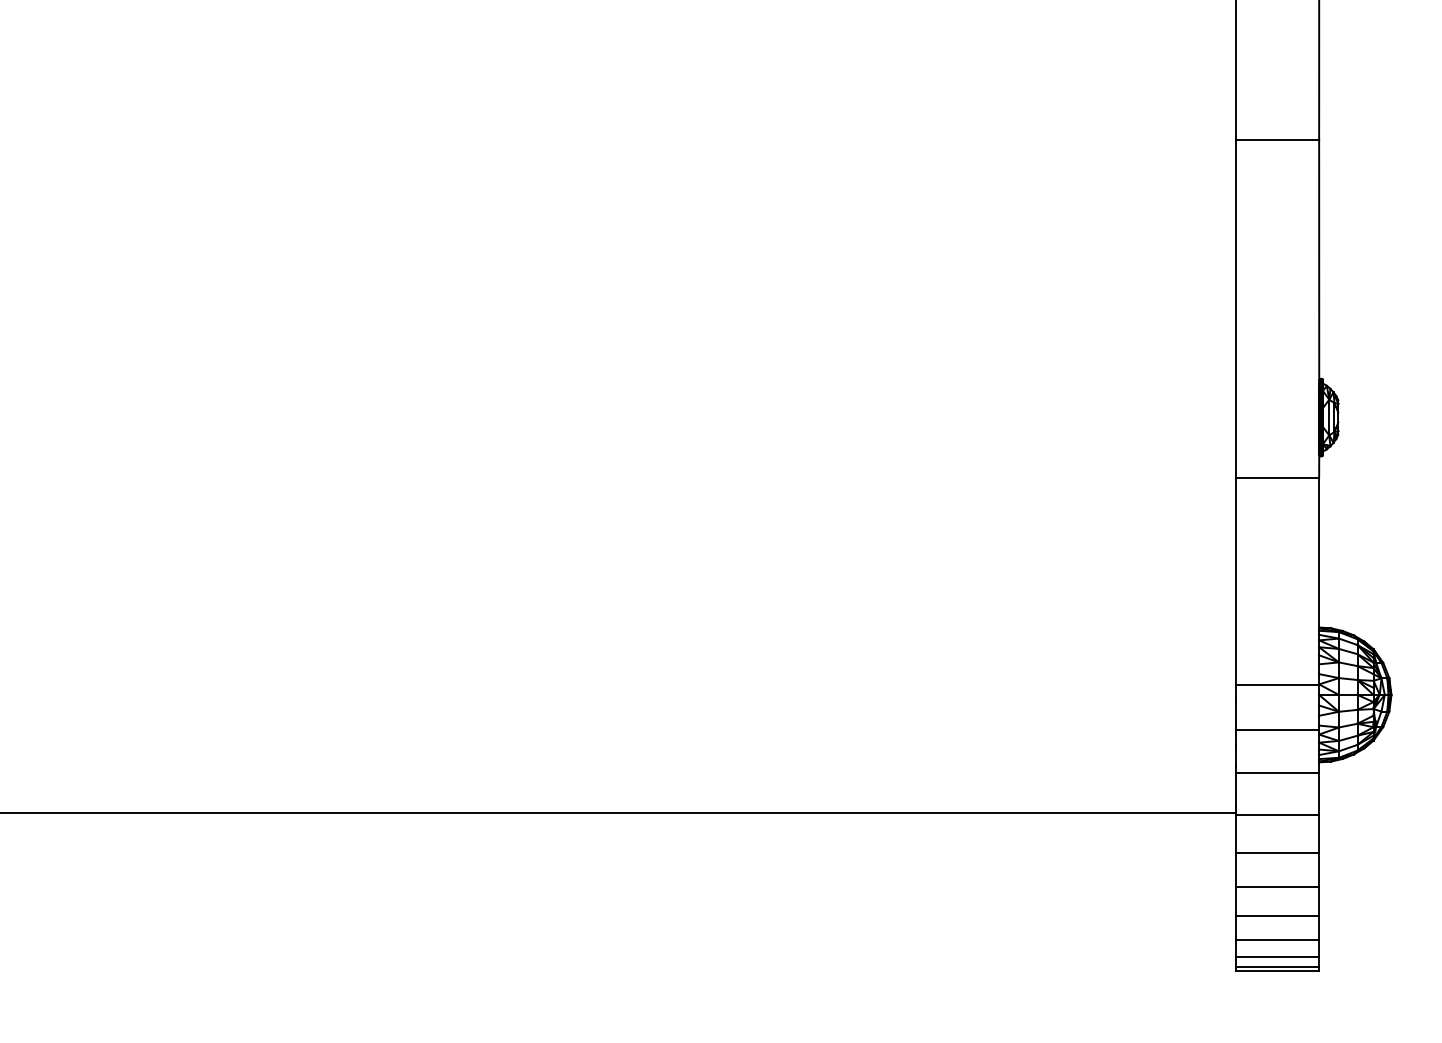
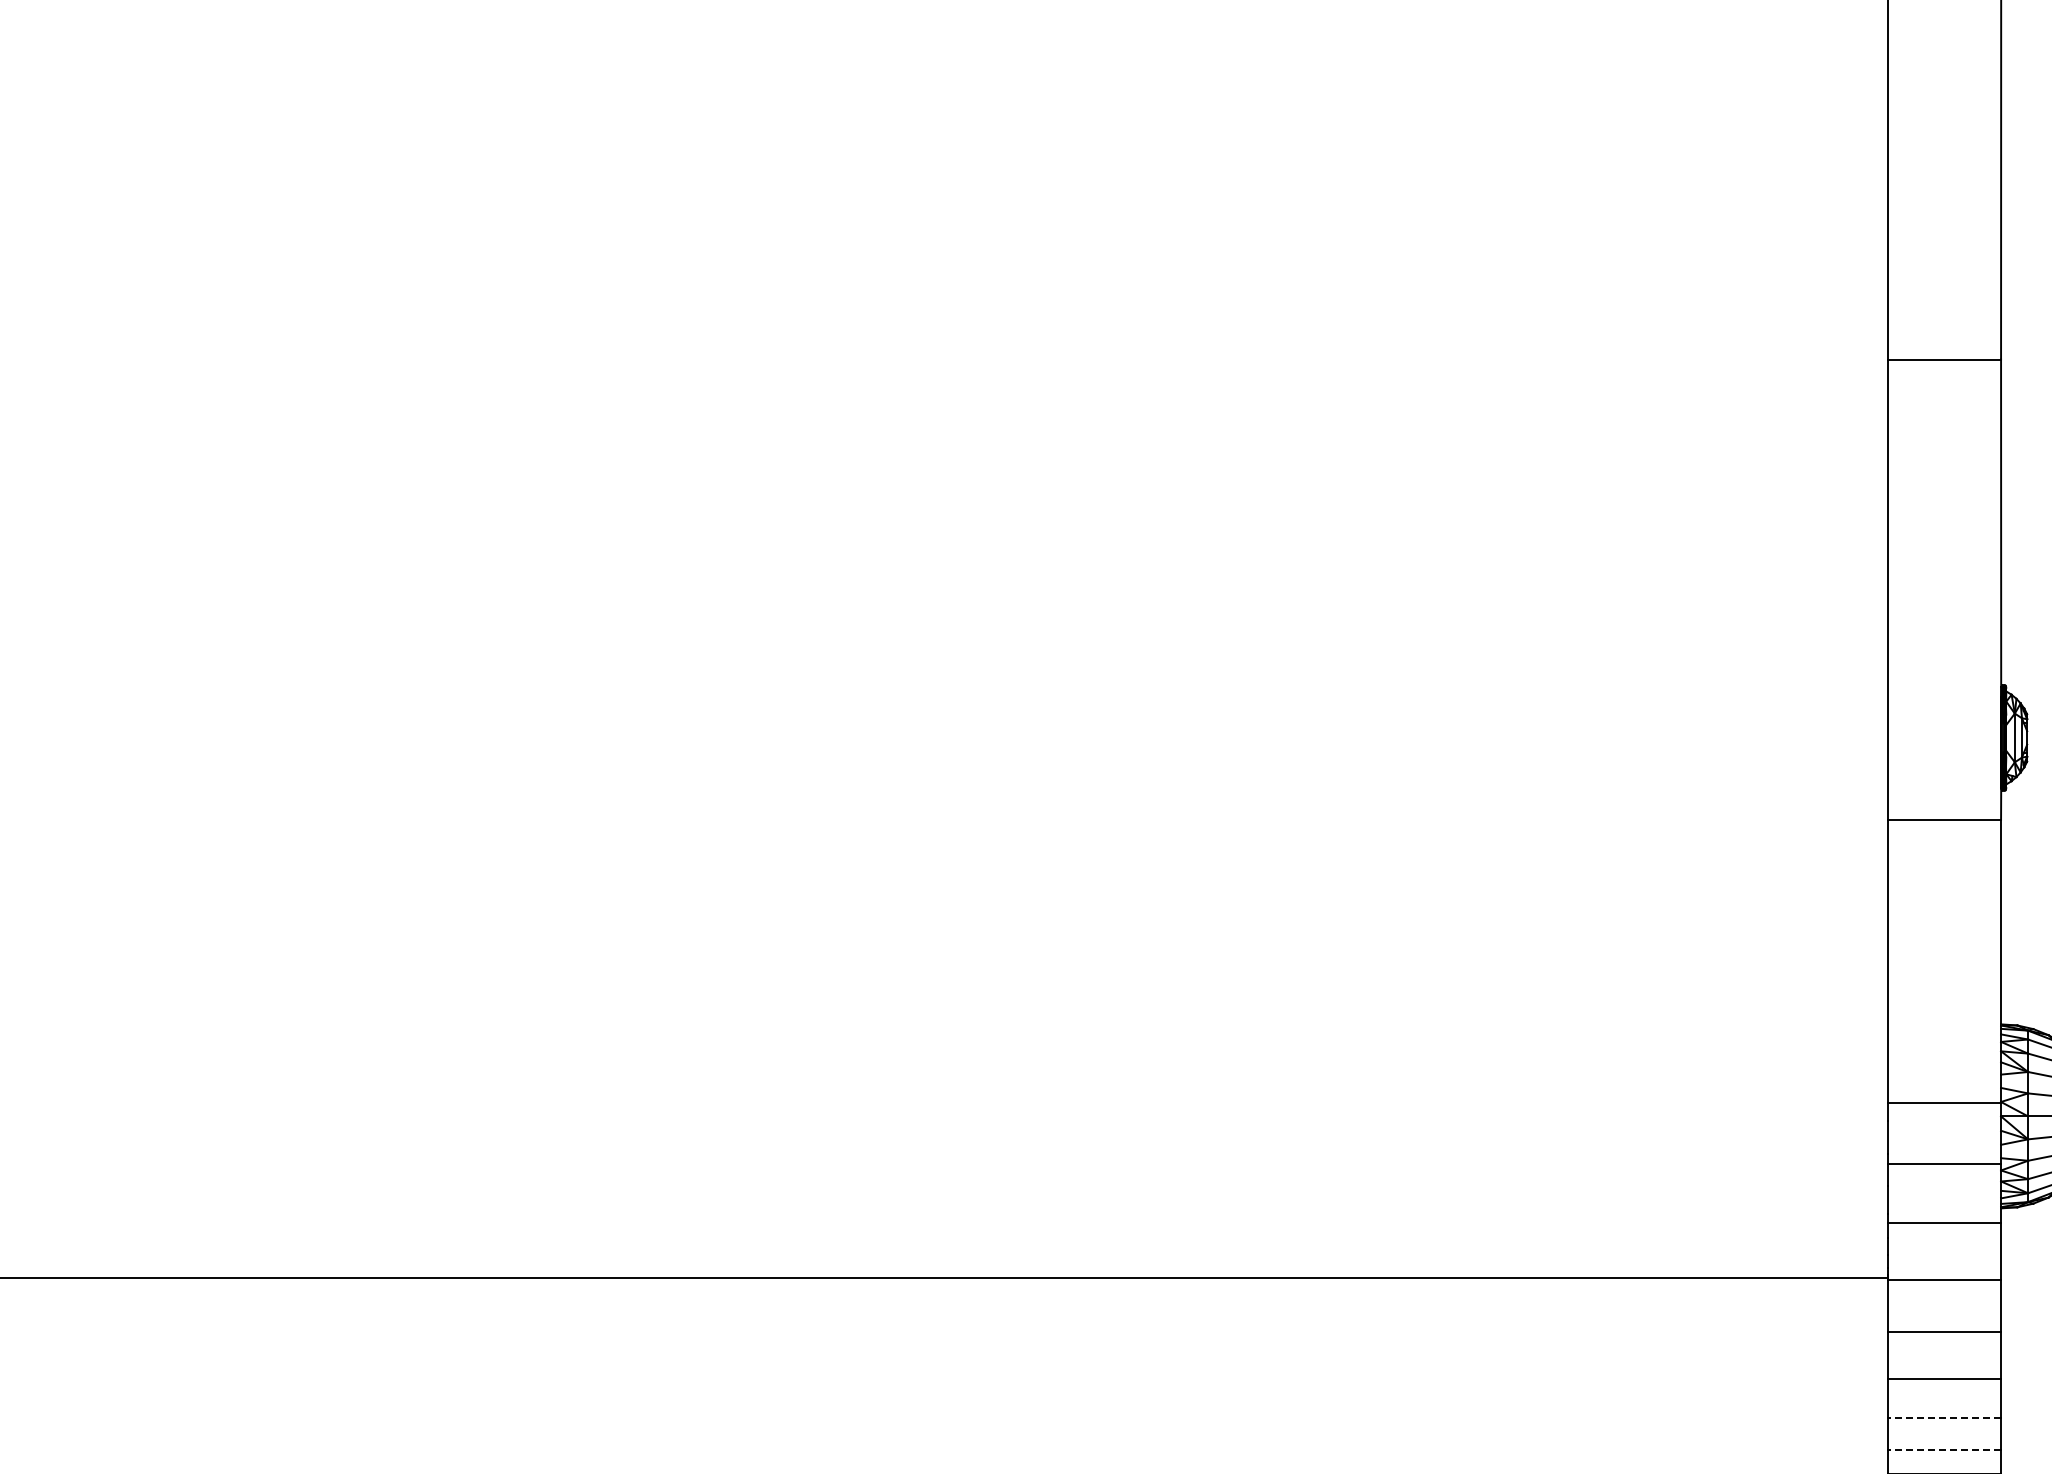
line: (1277, 916) -> (1944, 1418), solid -> dashed
line: (1277, 939) -> (1944, 1450), solid -> dashed

